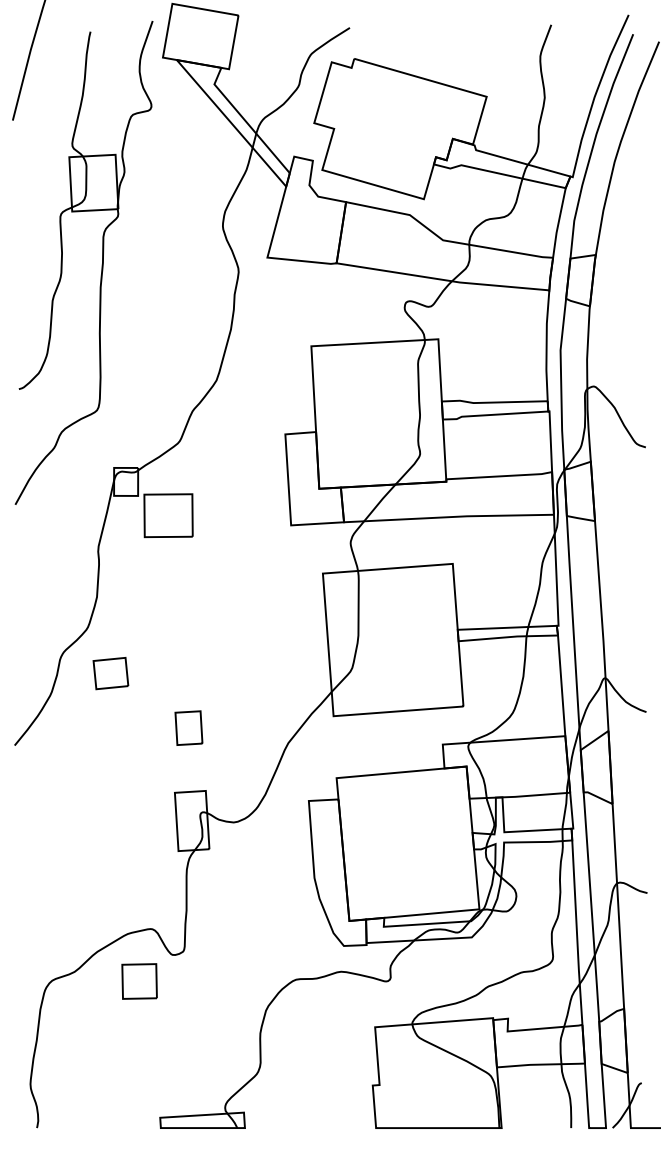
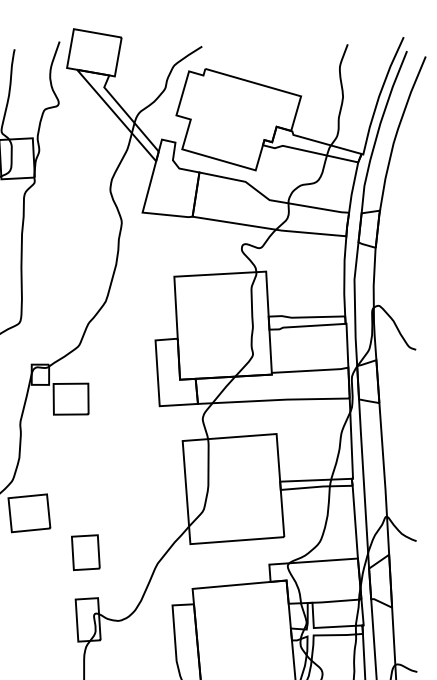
part: (110, 673) -> (29, 513), size x1.67
part: (188, 728) -> (85, 553), size x1.43

